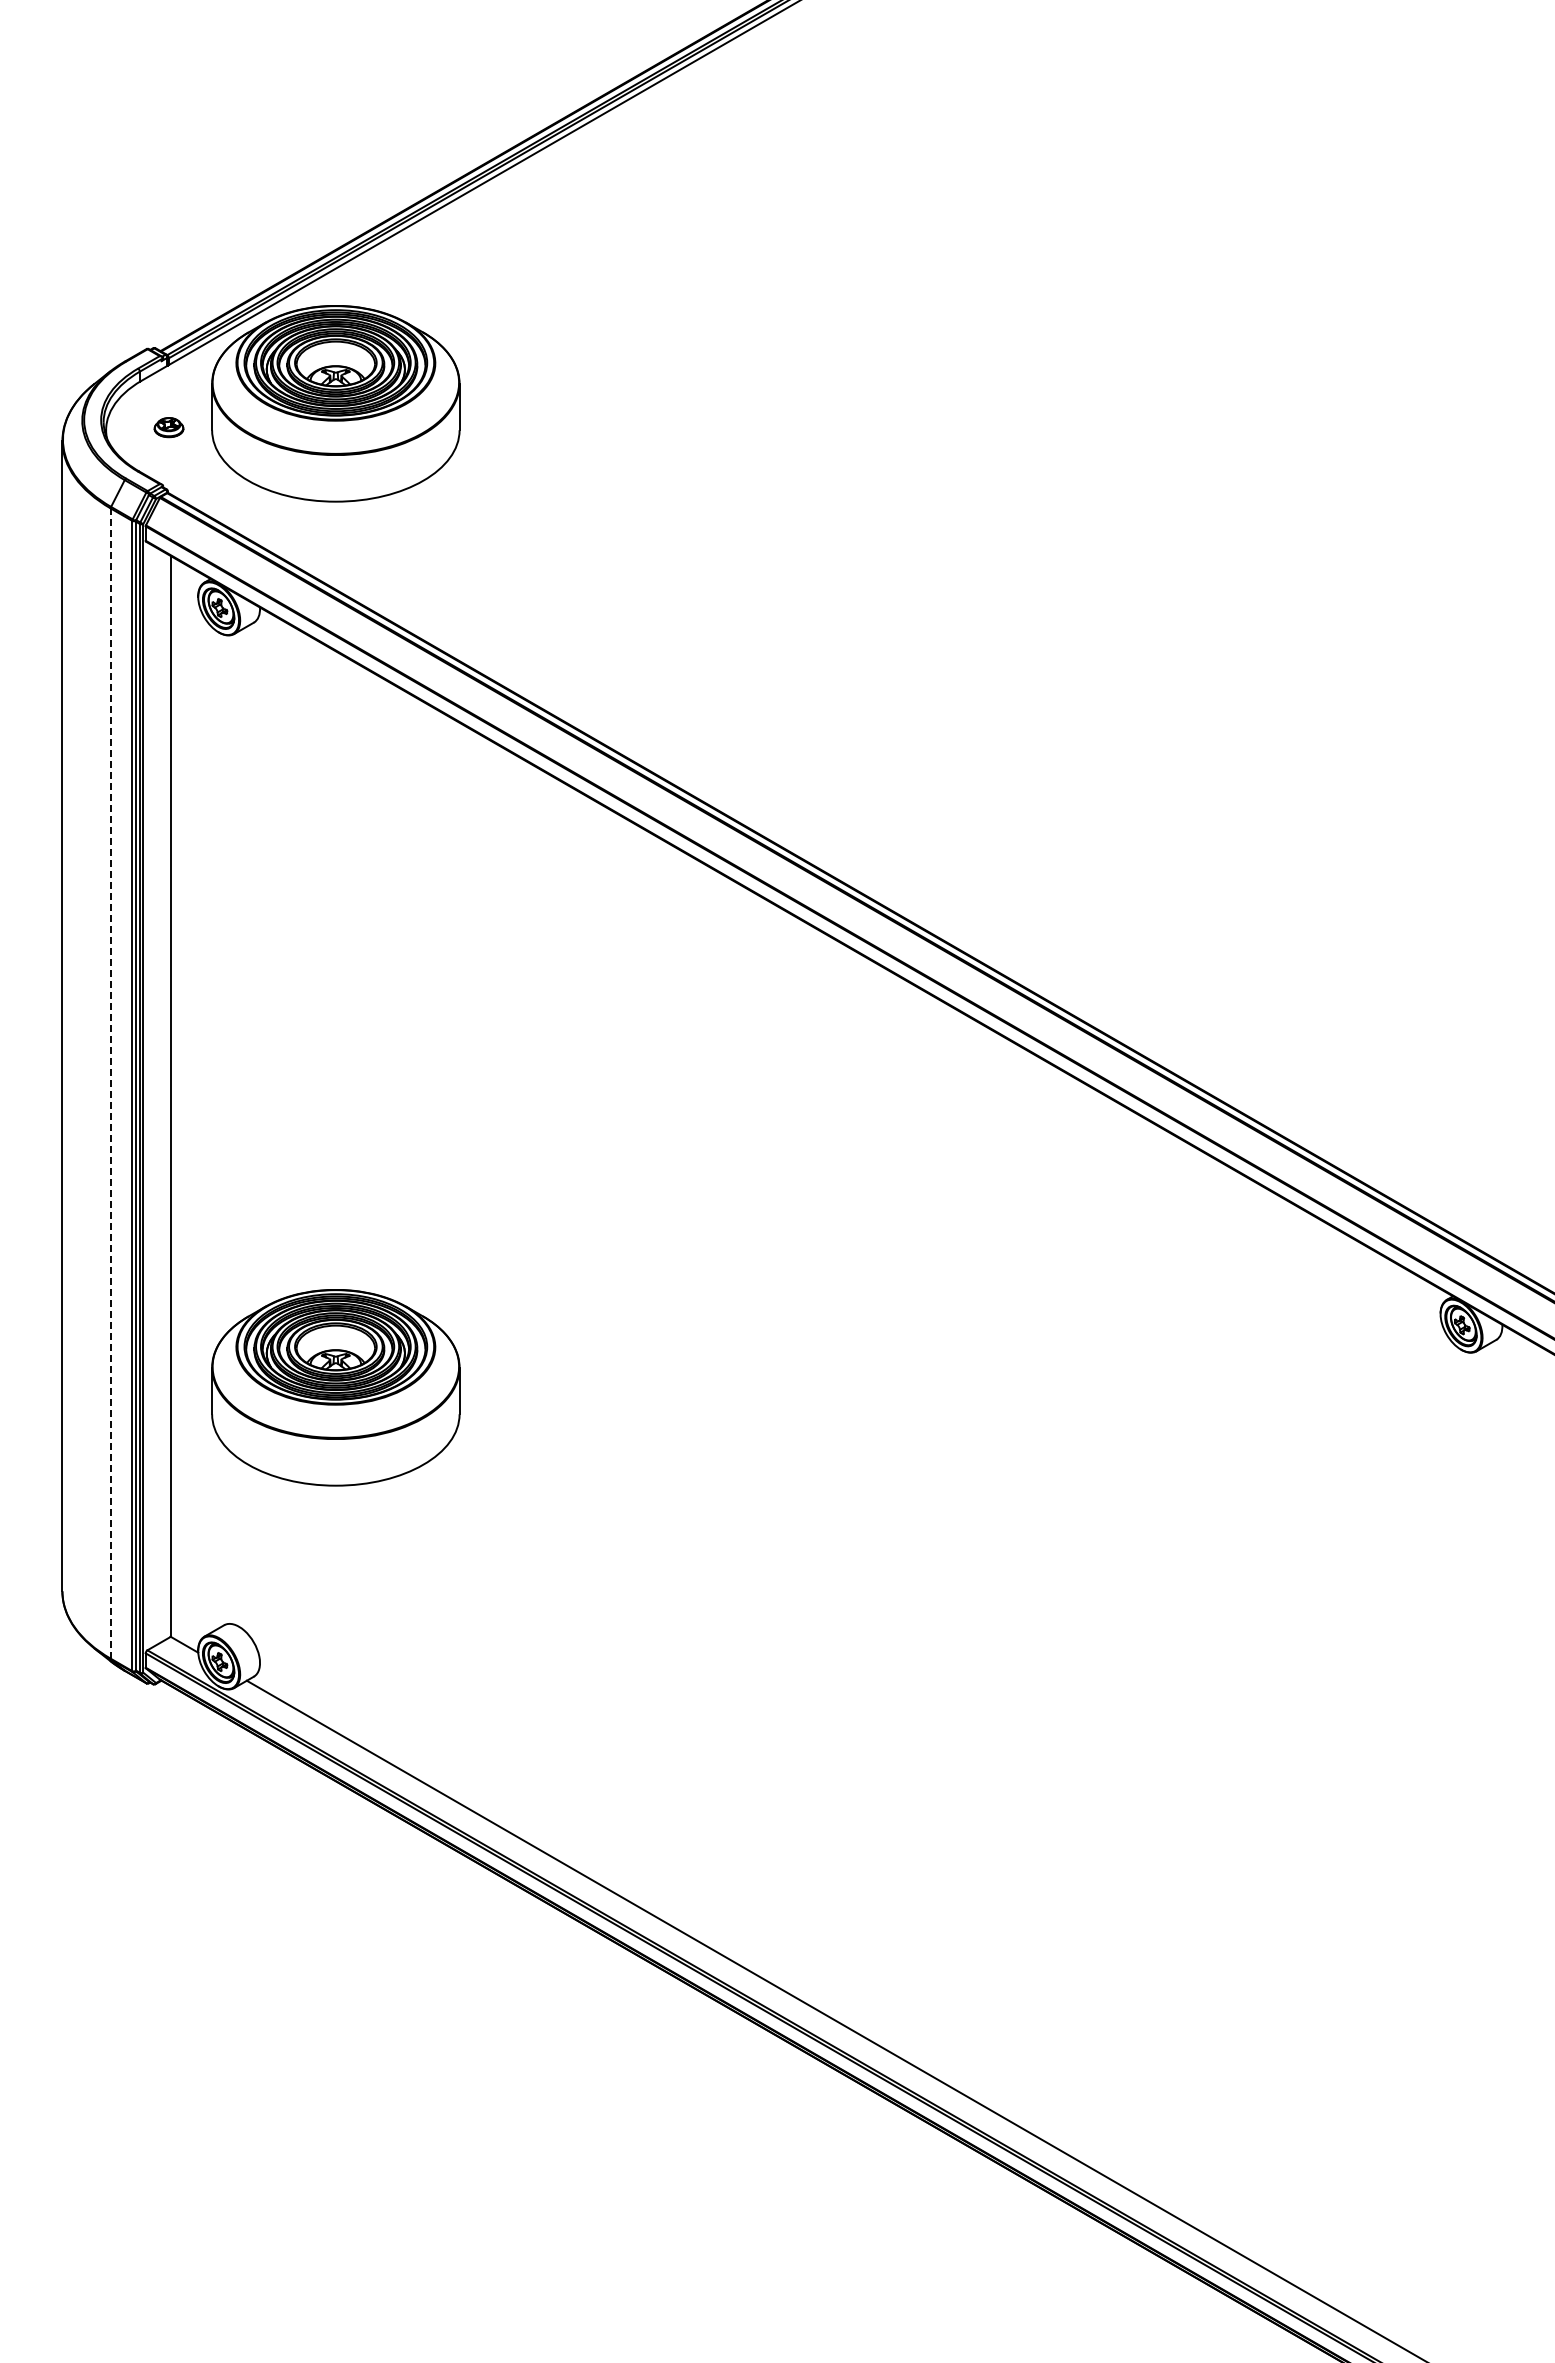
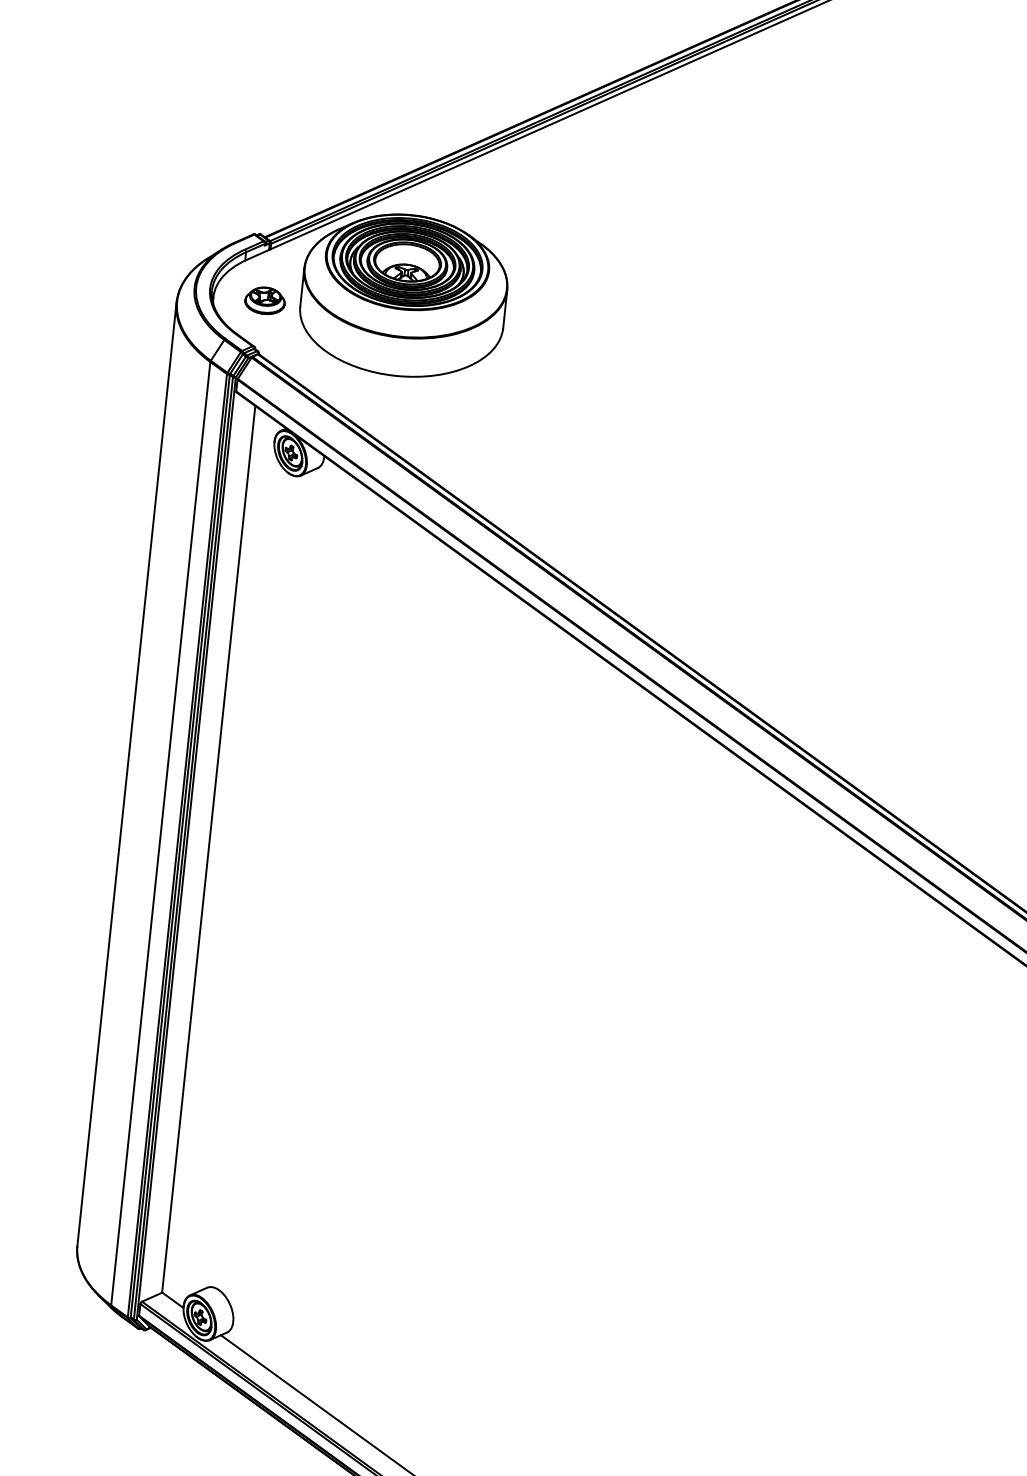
part: (168, 427) -> (264, 300), size x1.67
line: (110, 1083) -> (160, 833), dashed -> solid
part: (335, 1387) -> (318, 1102), removed

